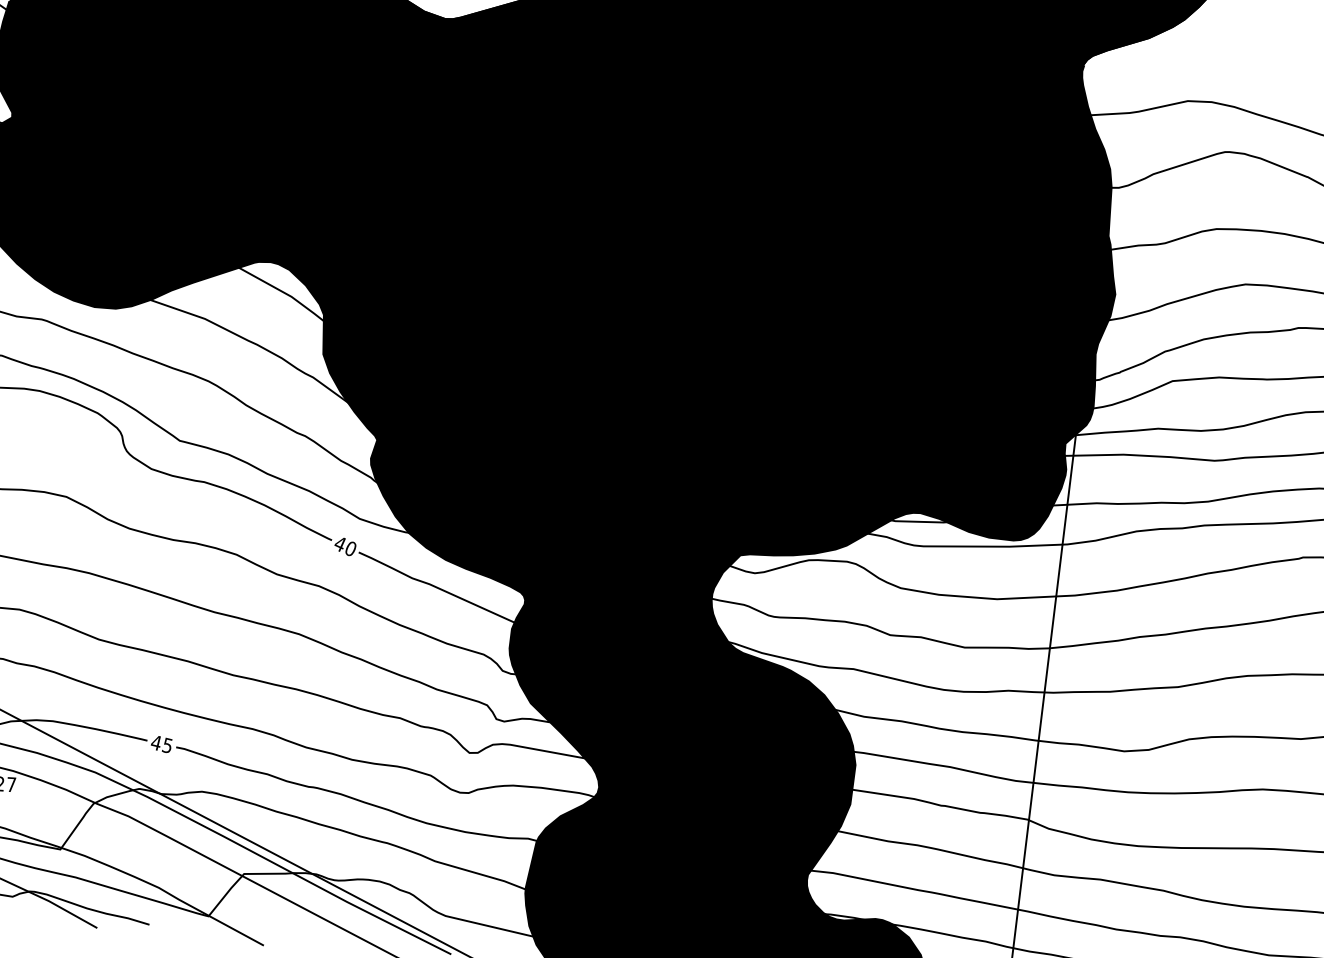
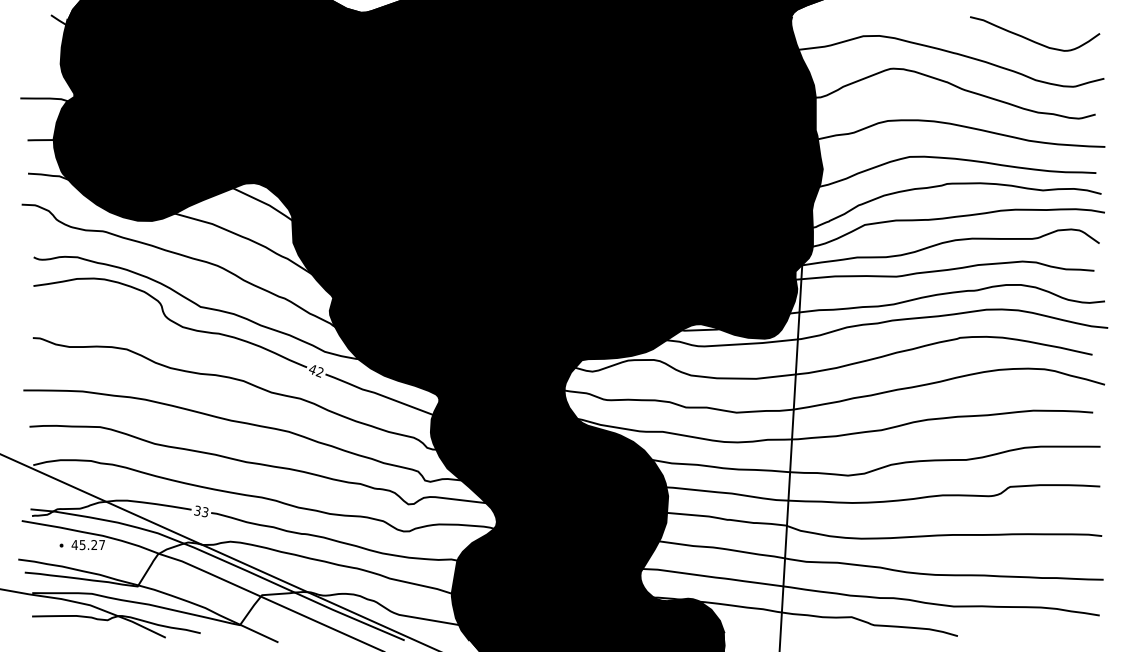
text: (349, 549) -> (319, 372), 40 -> 42
text: (162, 742) -> (201, 510), 45 -> 33

